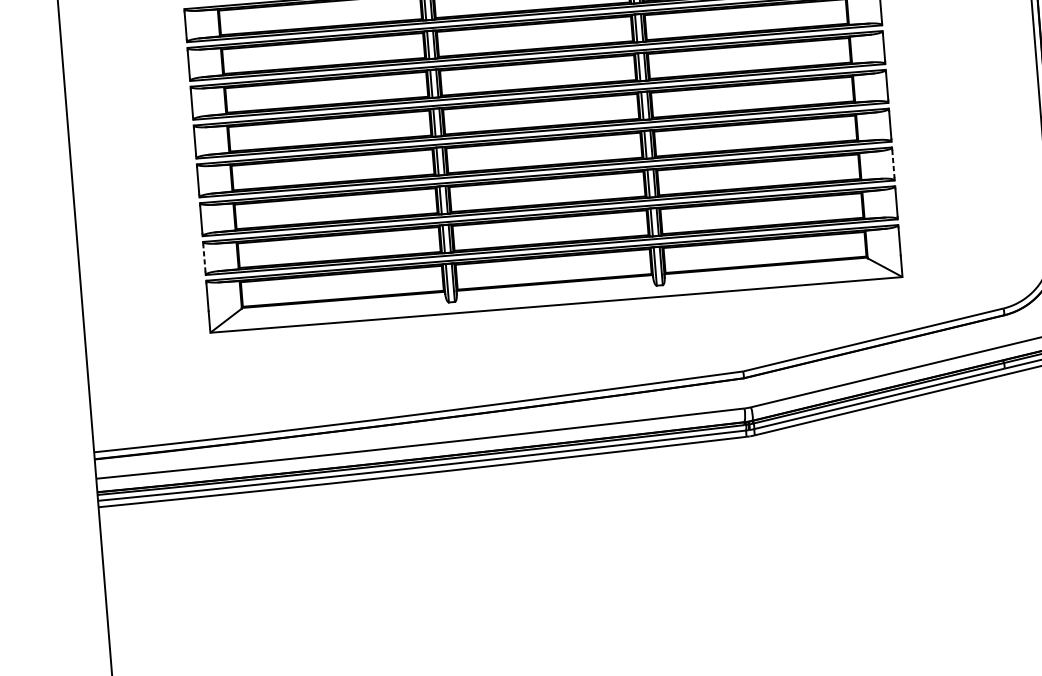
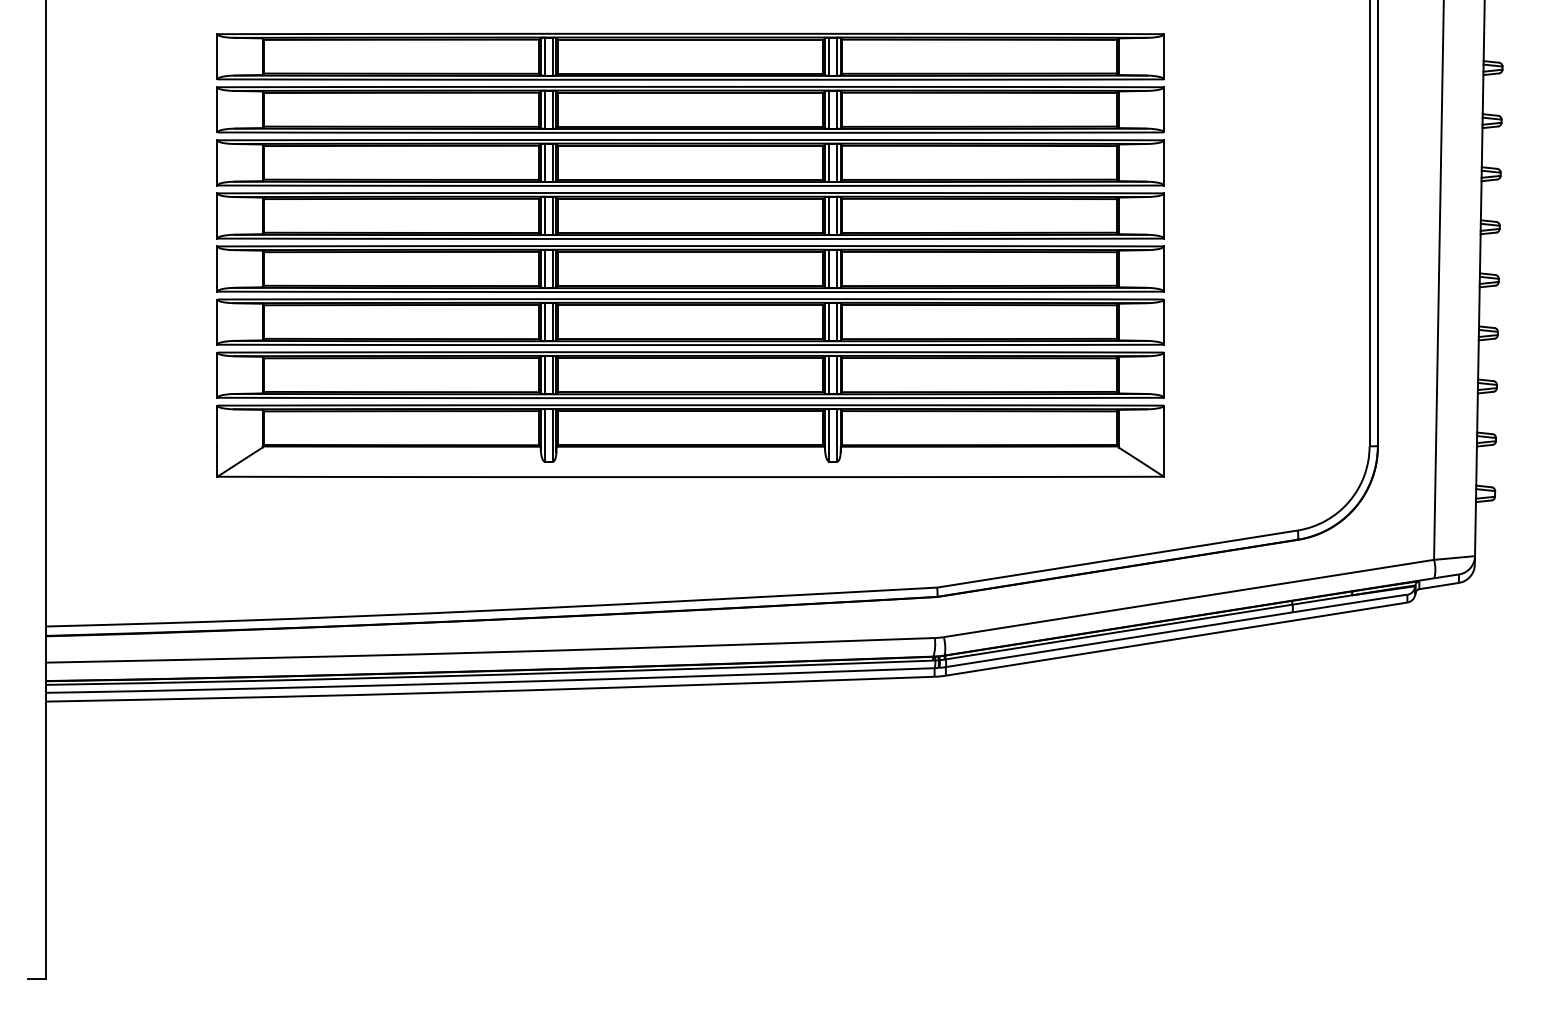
line: (893, 164) -> (1163, 322), dashed -> solid
line: (204, 257) -> (217, 374), dashed -> solid

